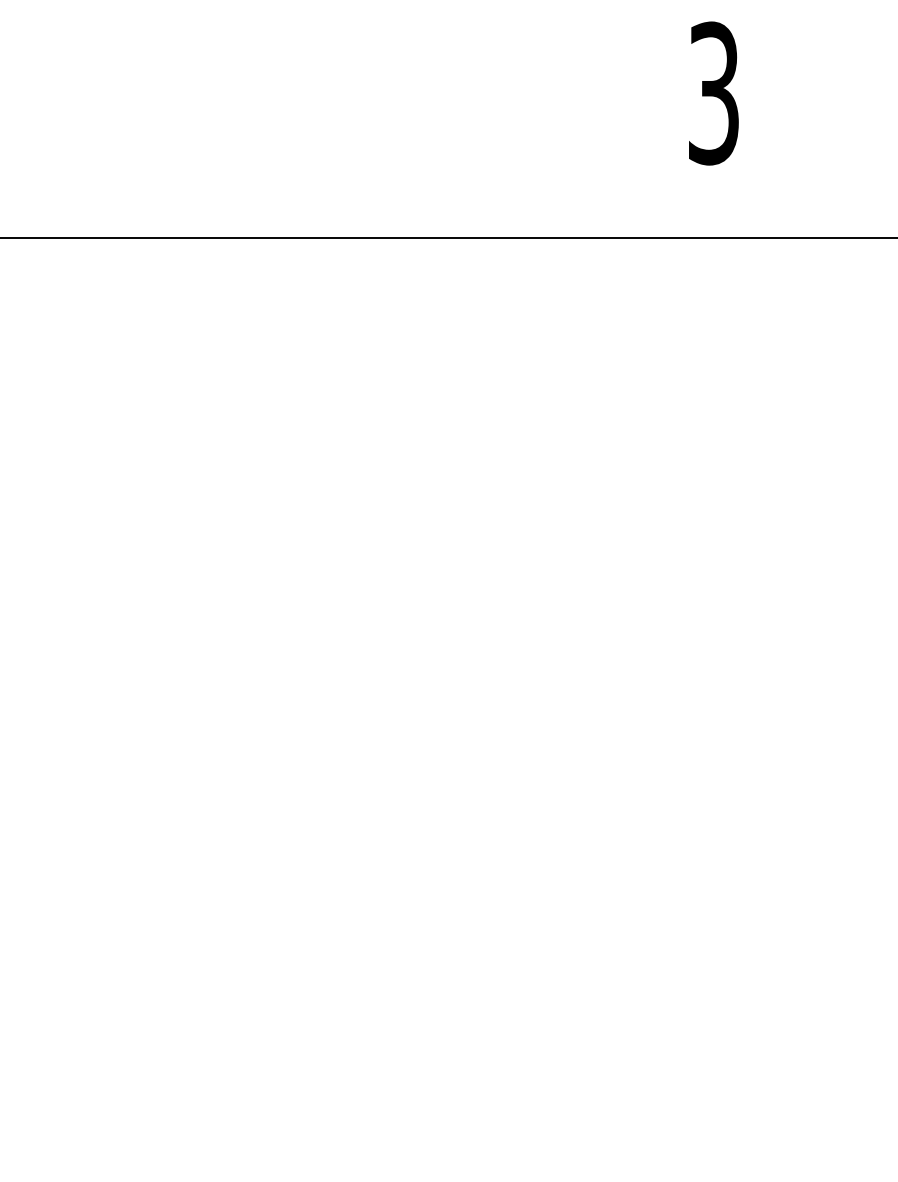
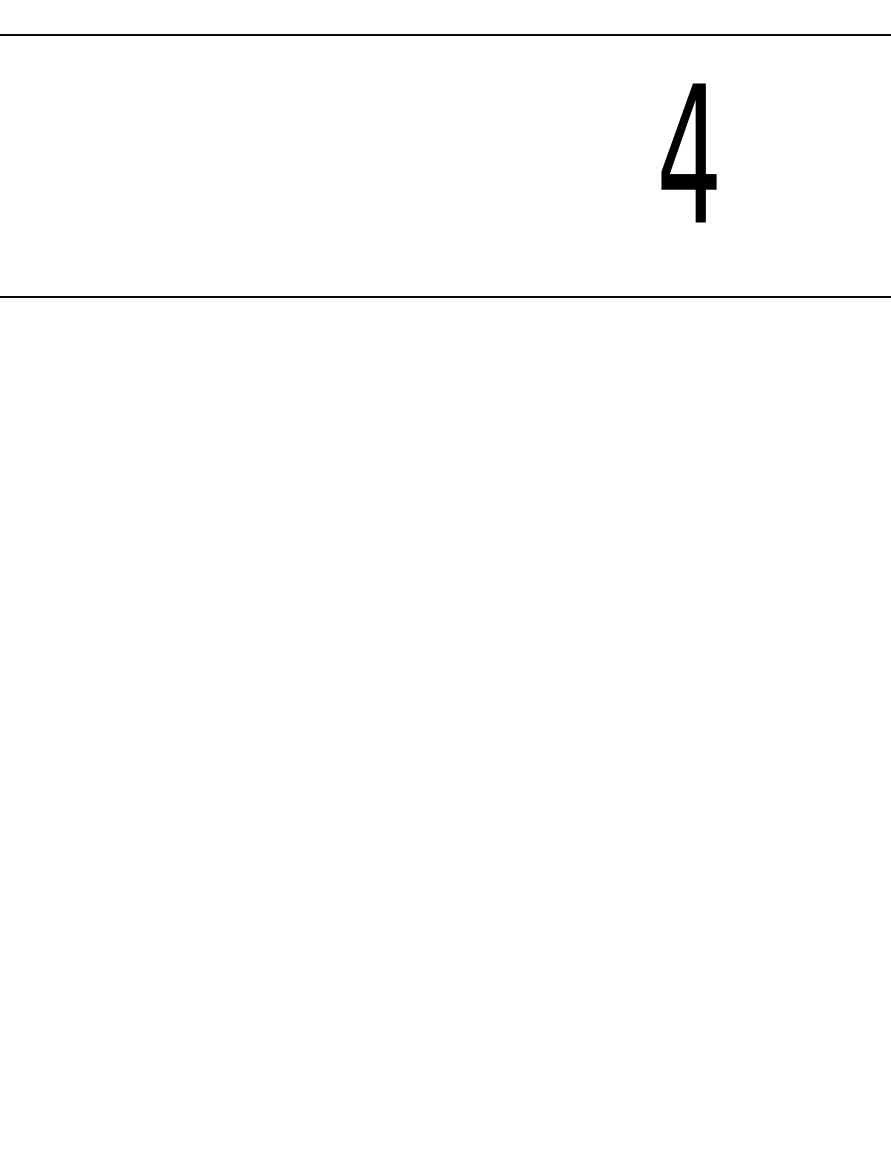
text: (713, 93) -> (688, 153), 3 -> 4

